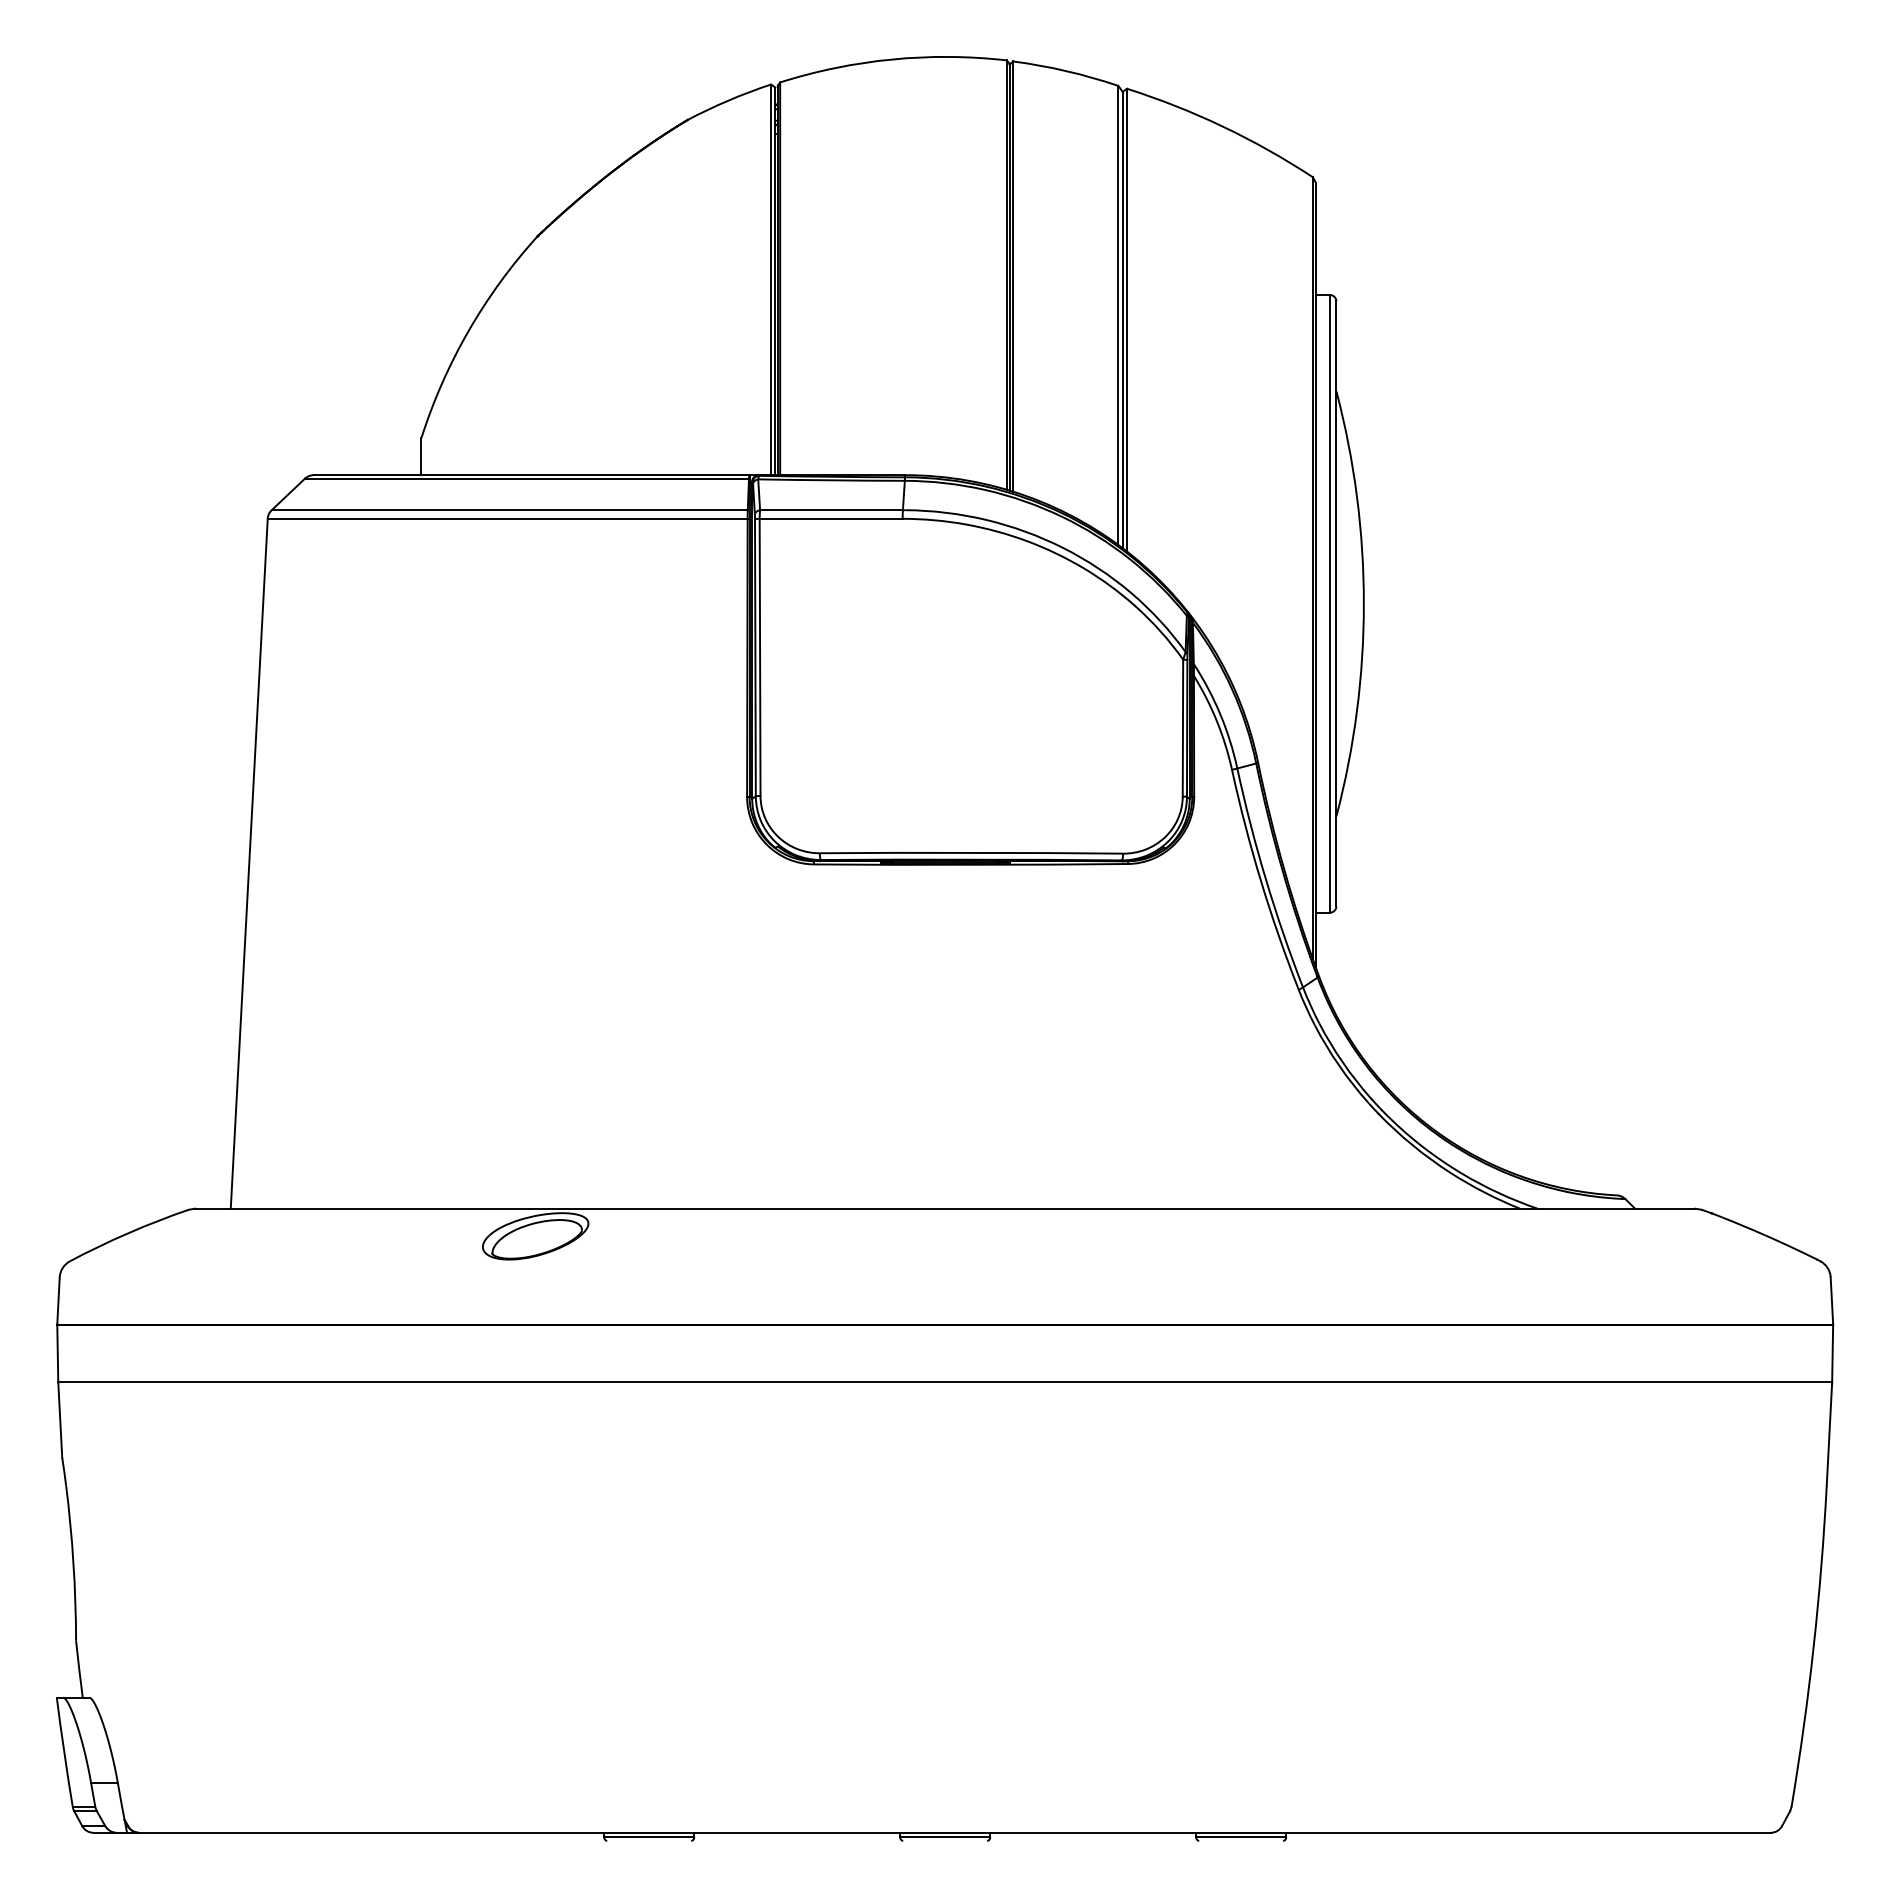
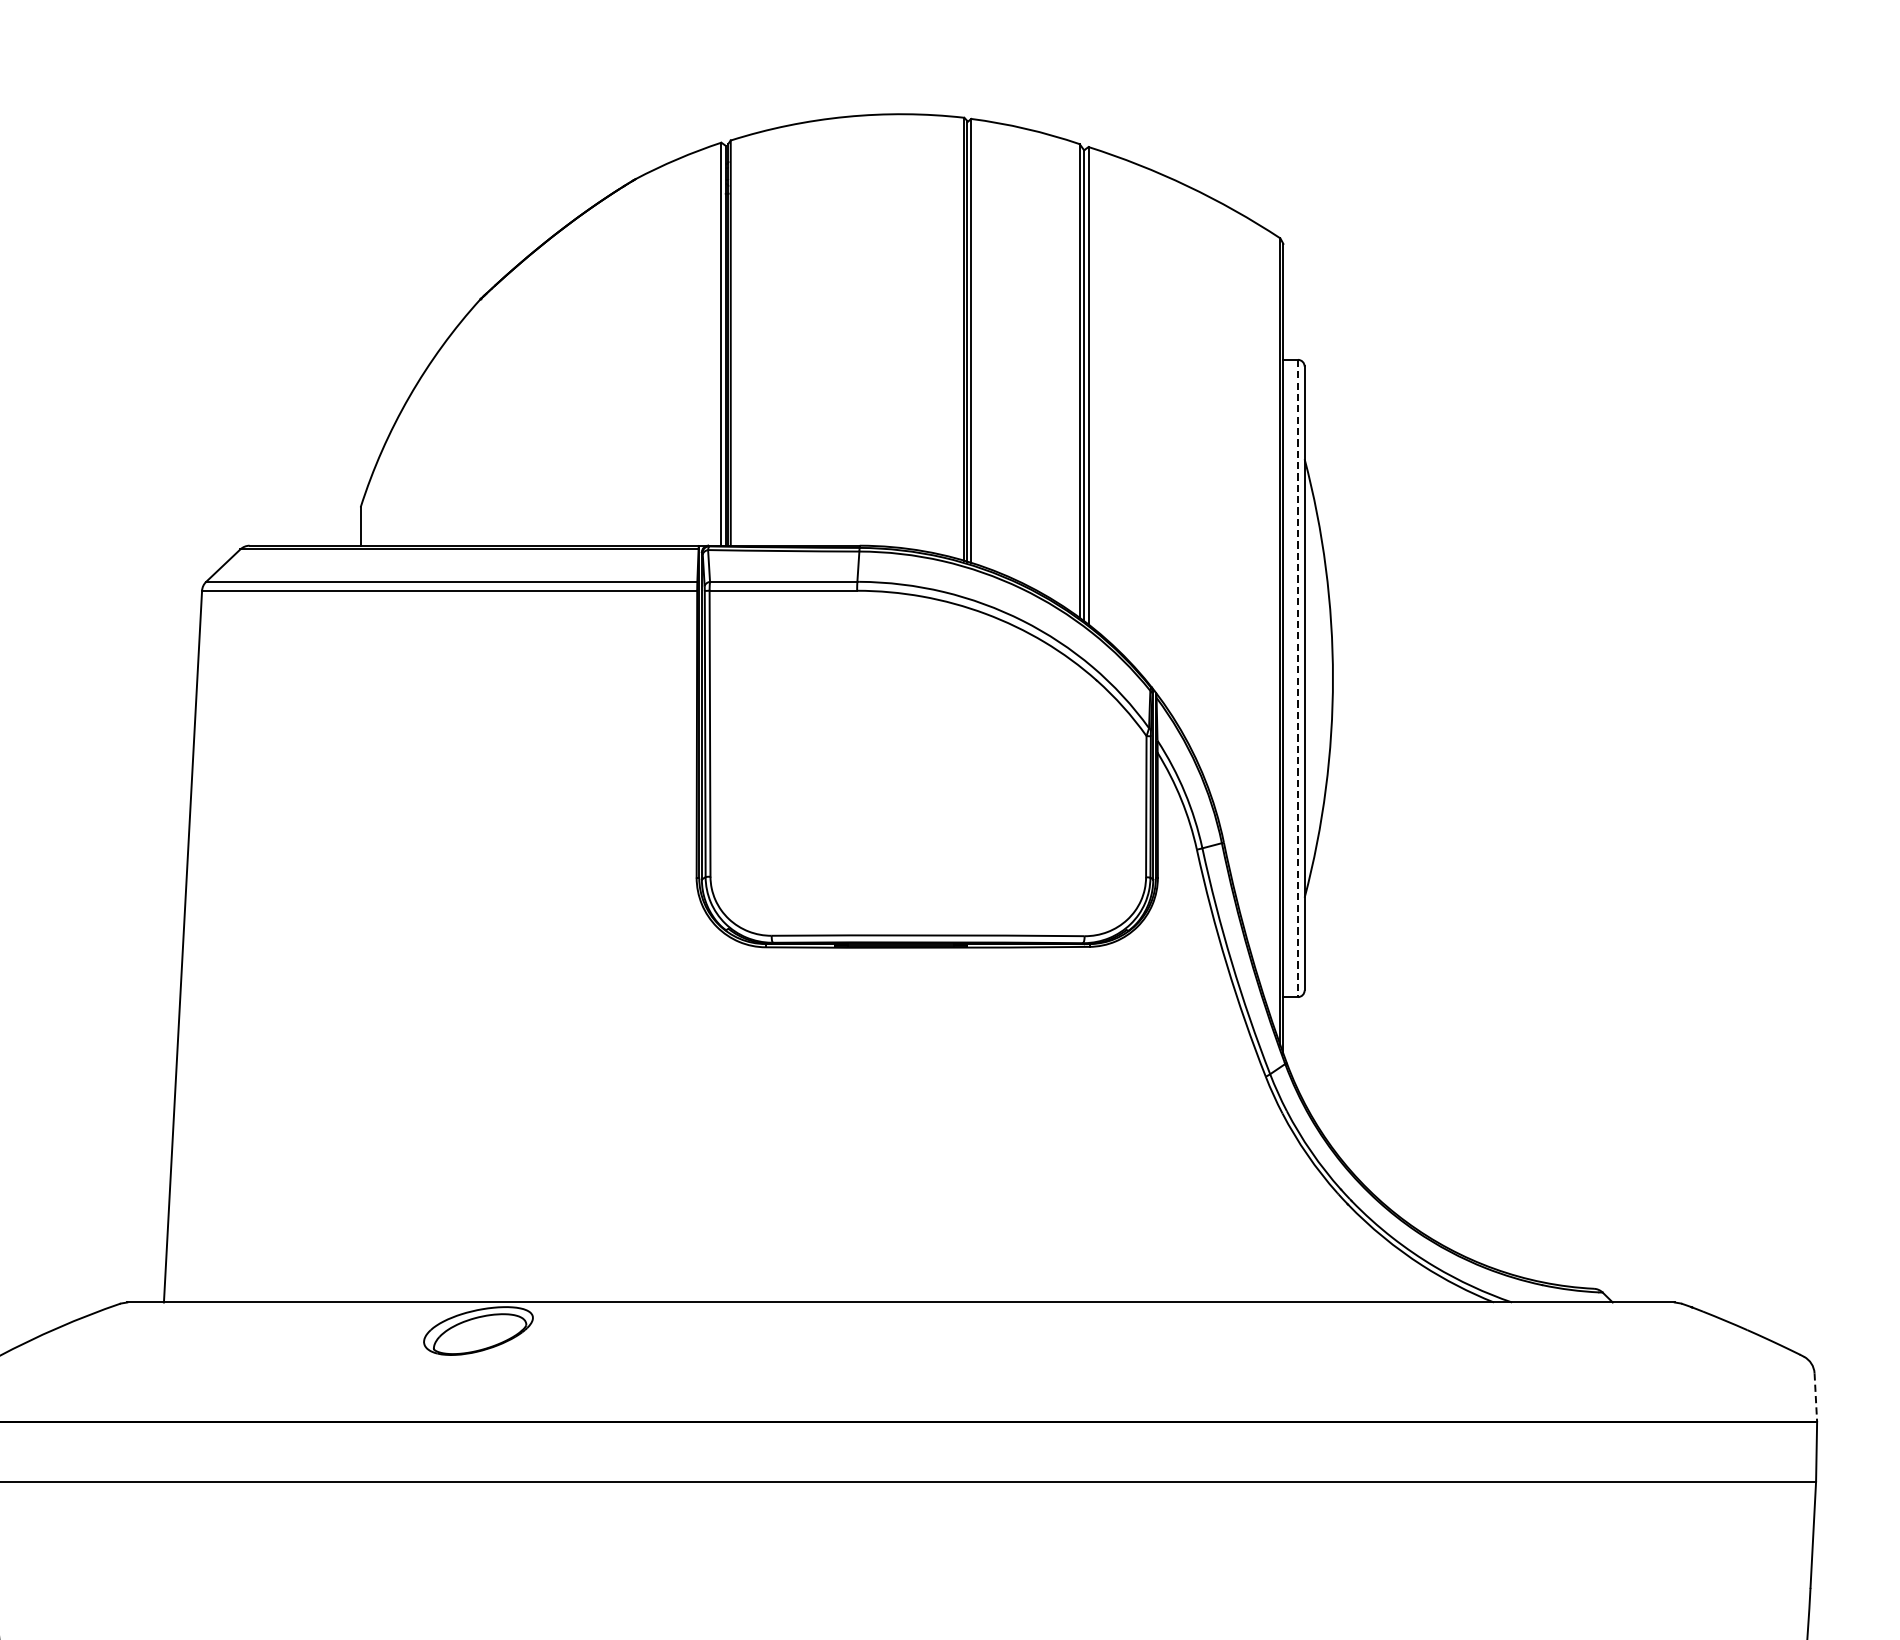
line: (1329, 603) -> (1297, 678), solid -> dashed
line: (1831, 1300) -> (1815, 1397), solid -> dashed

